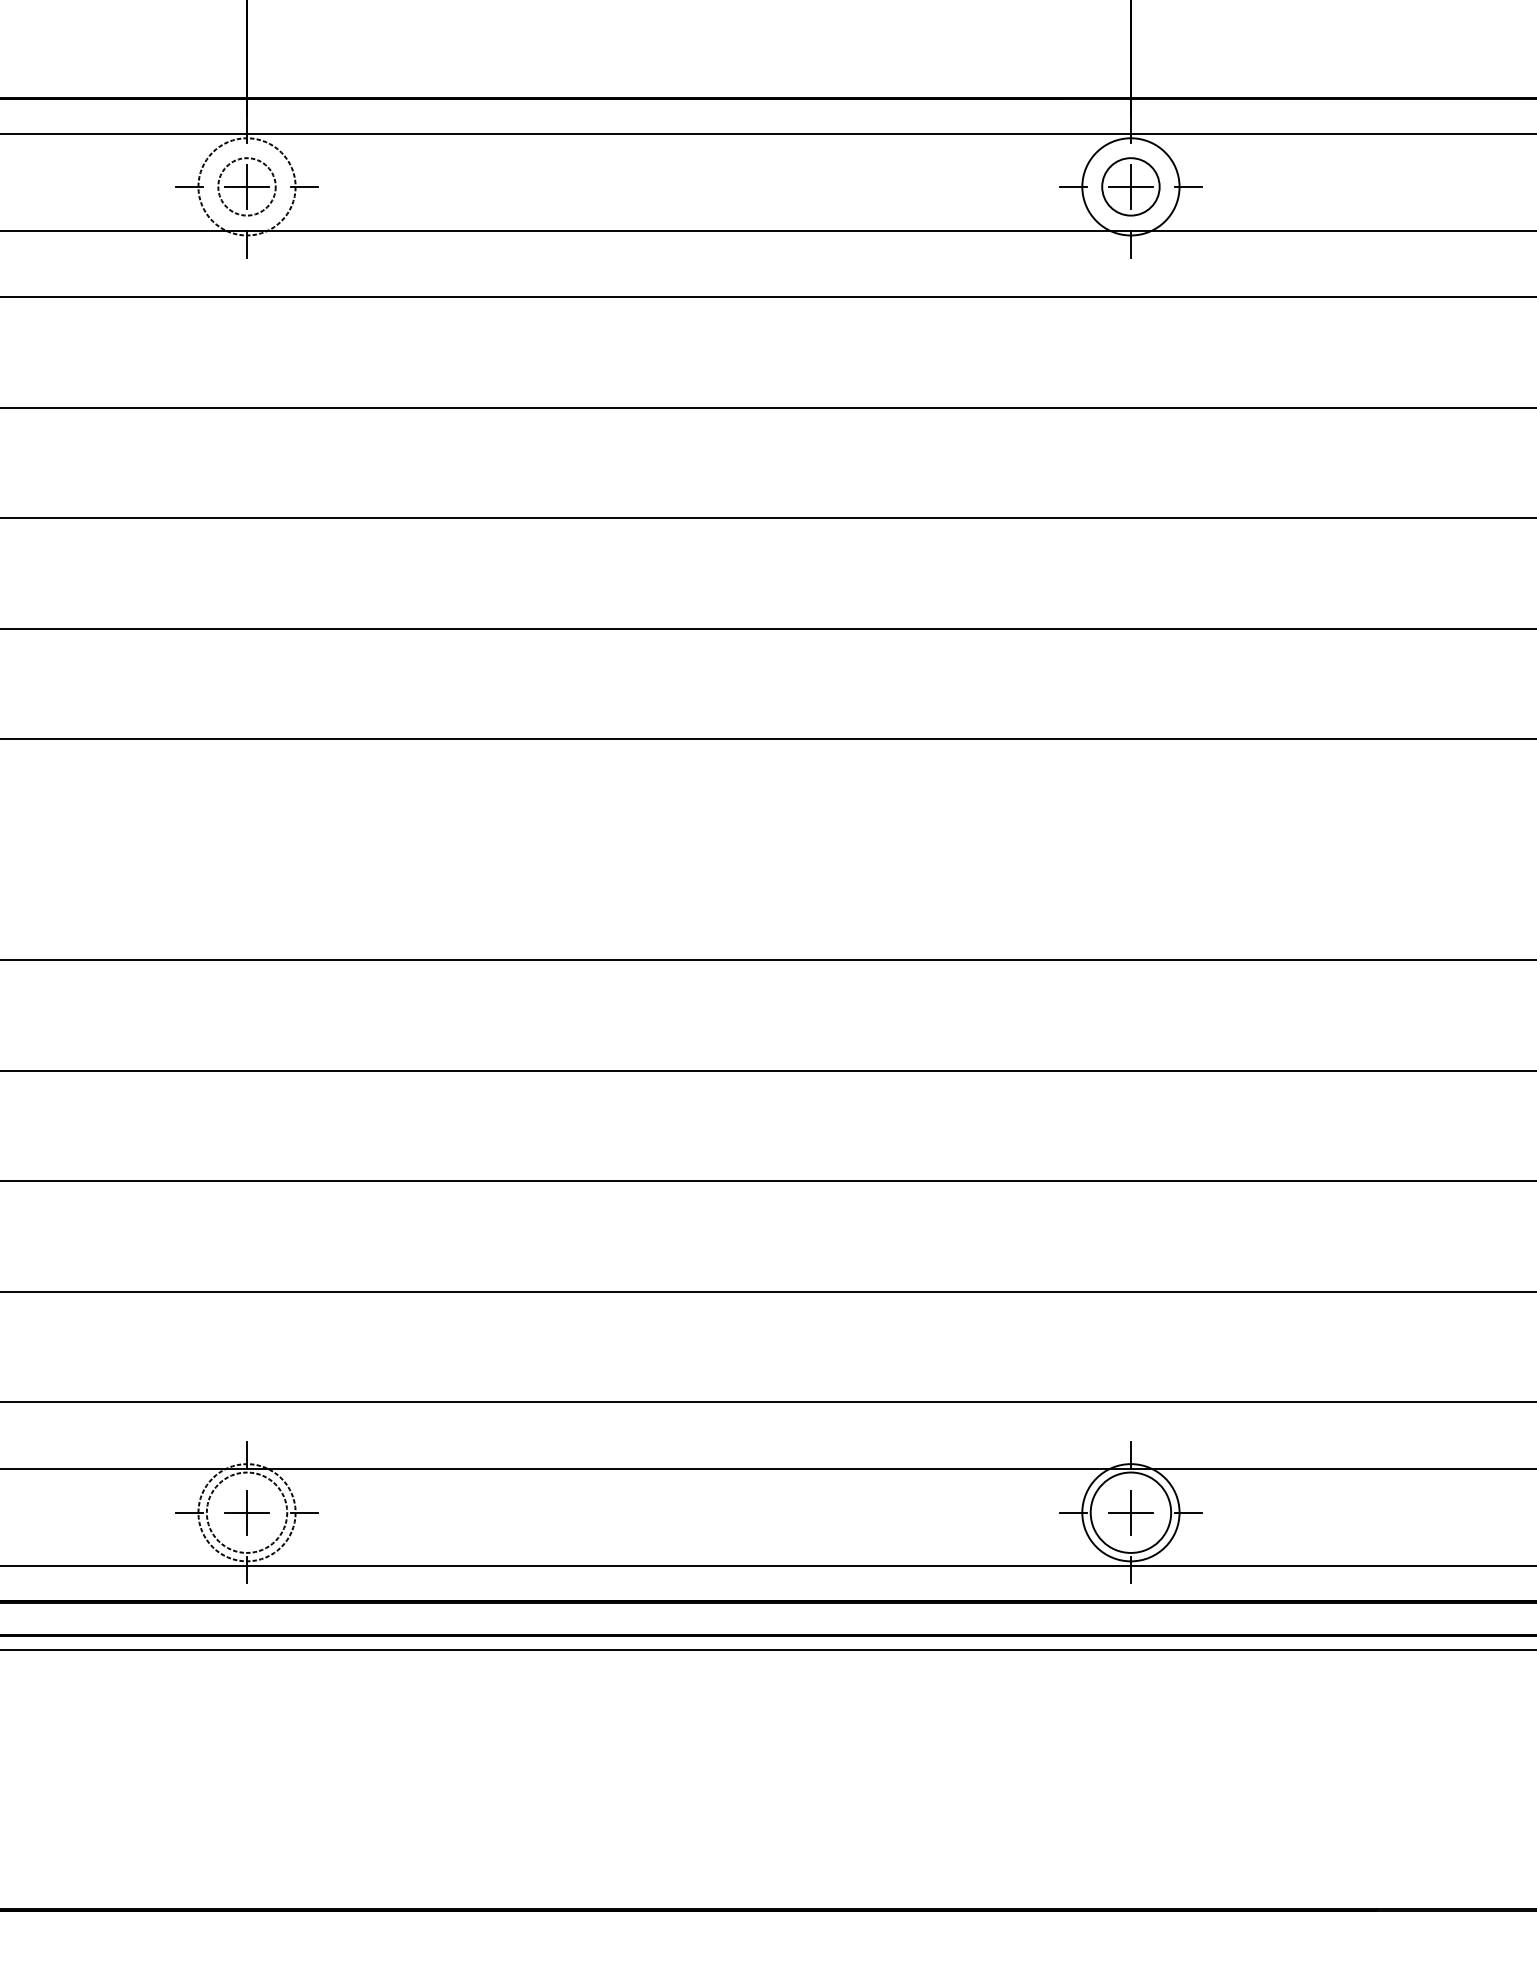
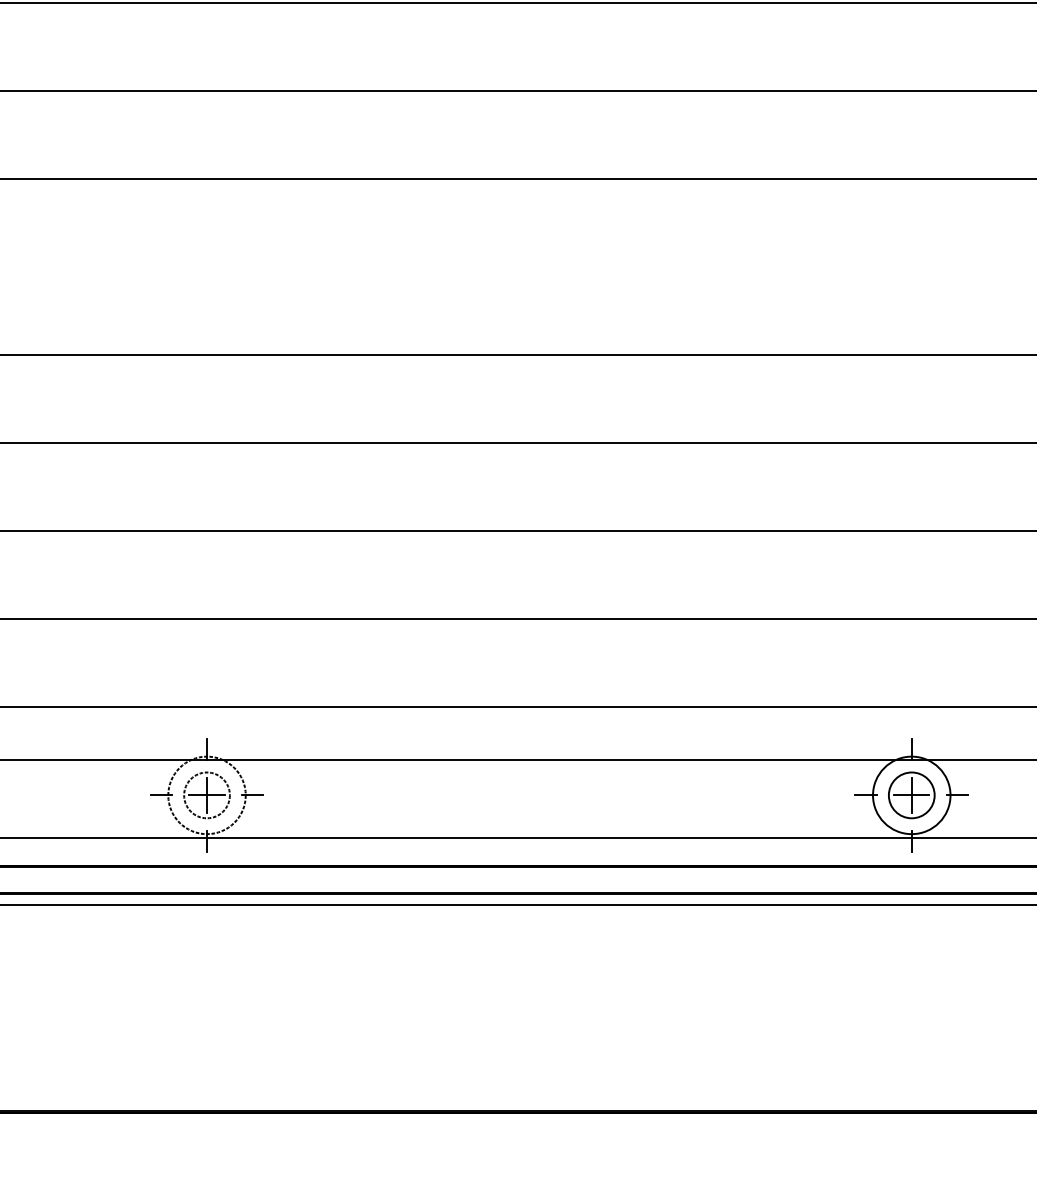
circle: (246, 1512) -> (206, 795), size x0.71
circle: (1130, 1512) -> (911, 795), size x0.71

